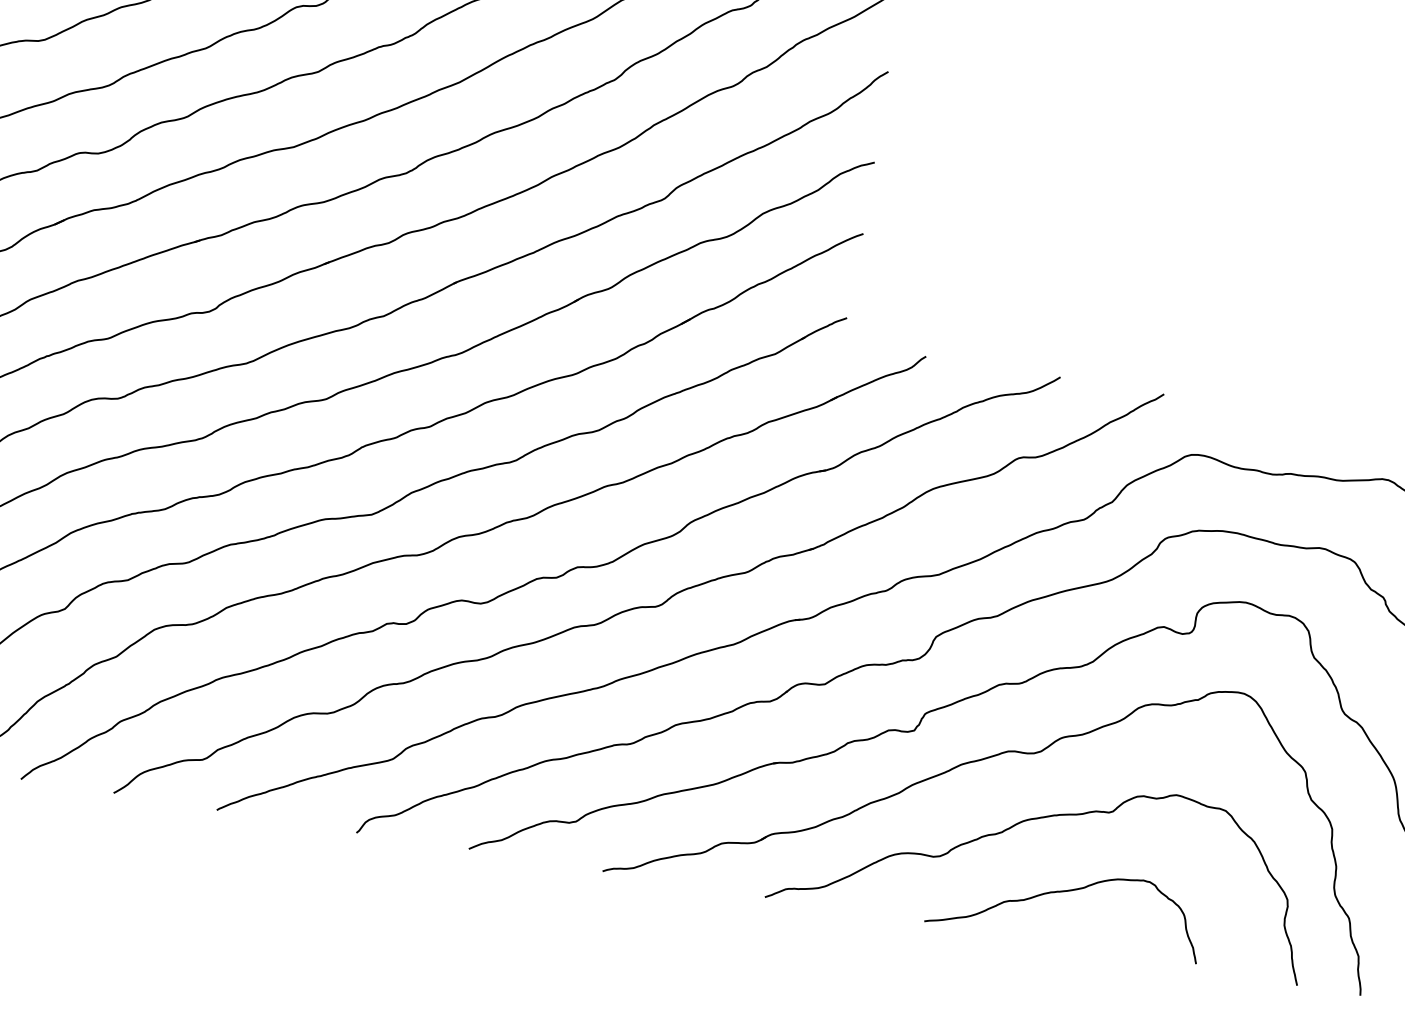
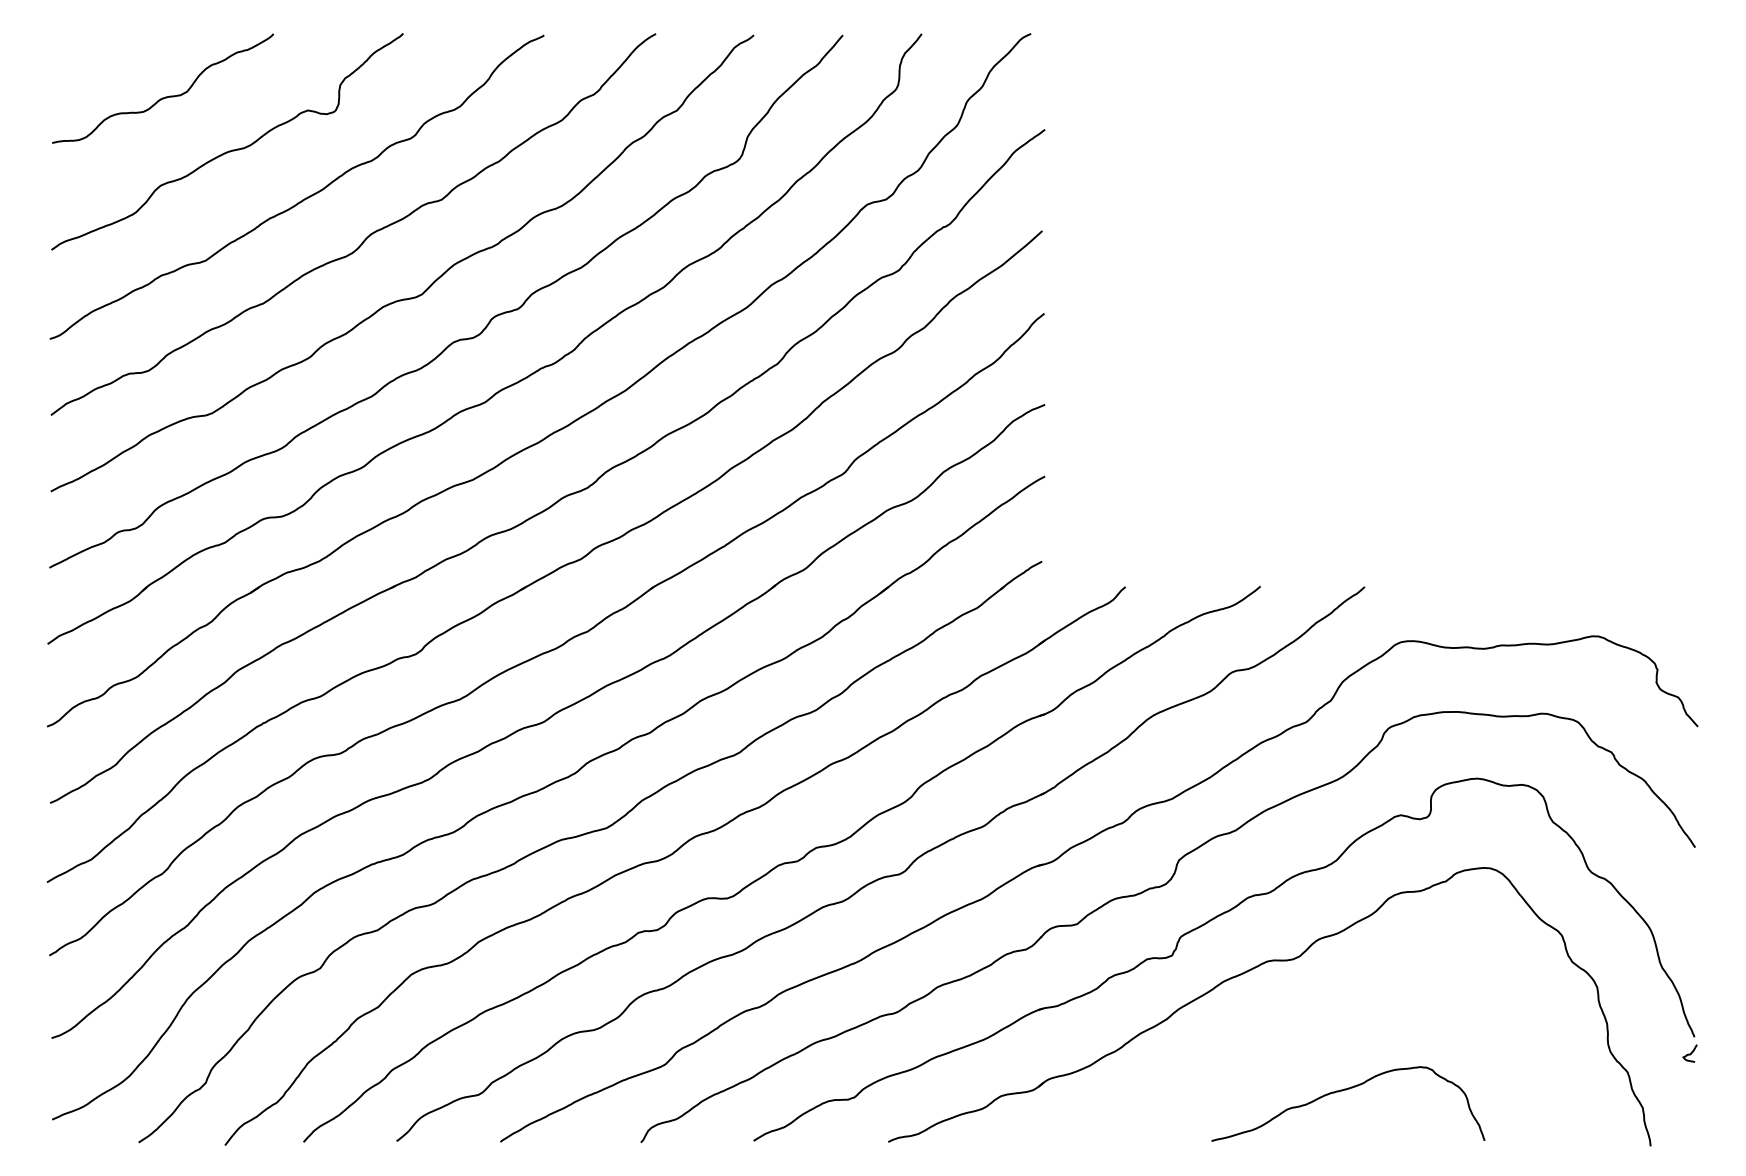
curve: (1038, 819) -> (1307, 1023), removed

